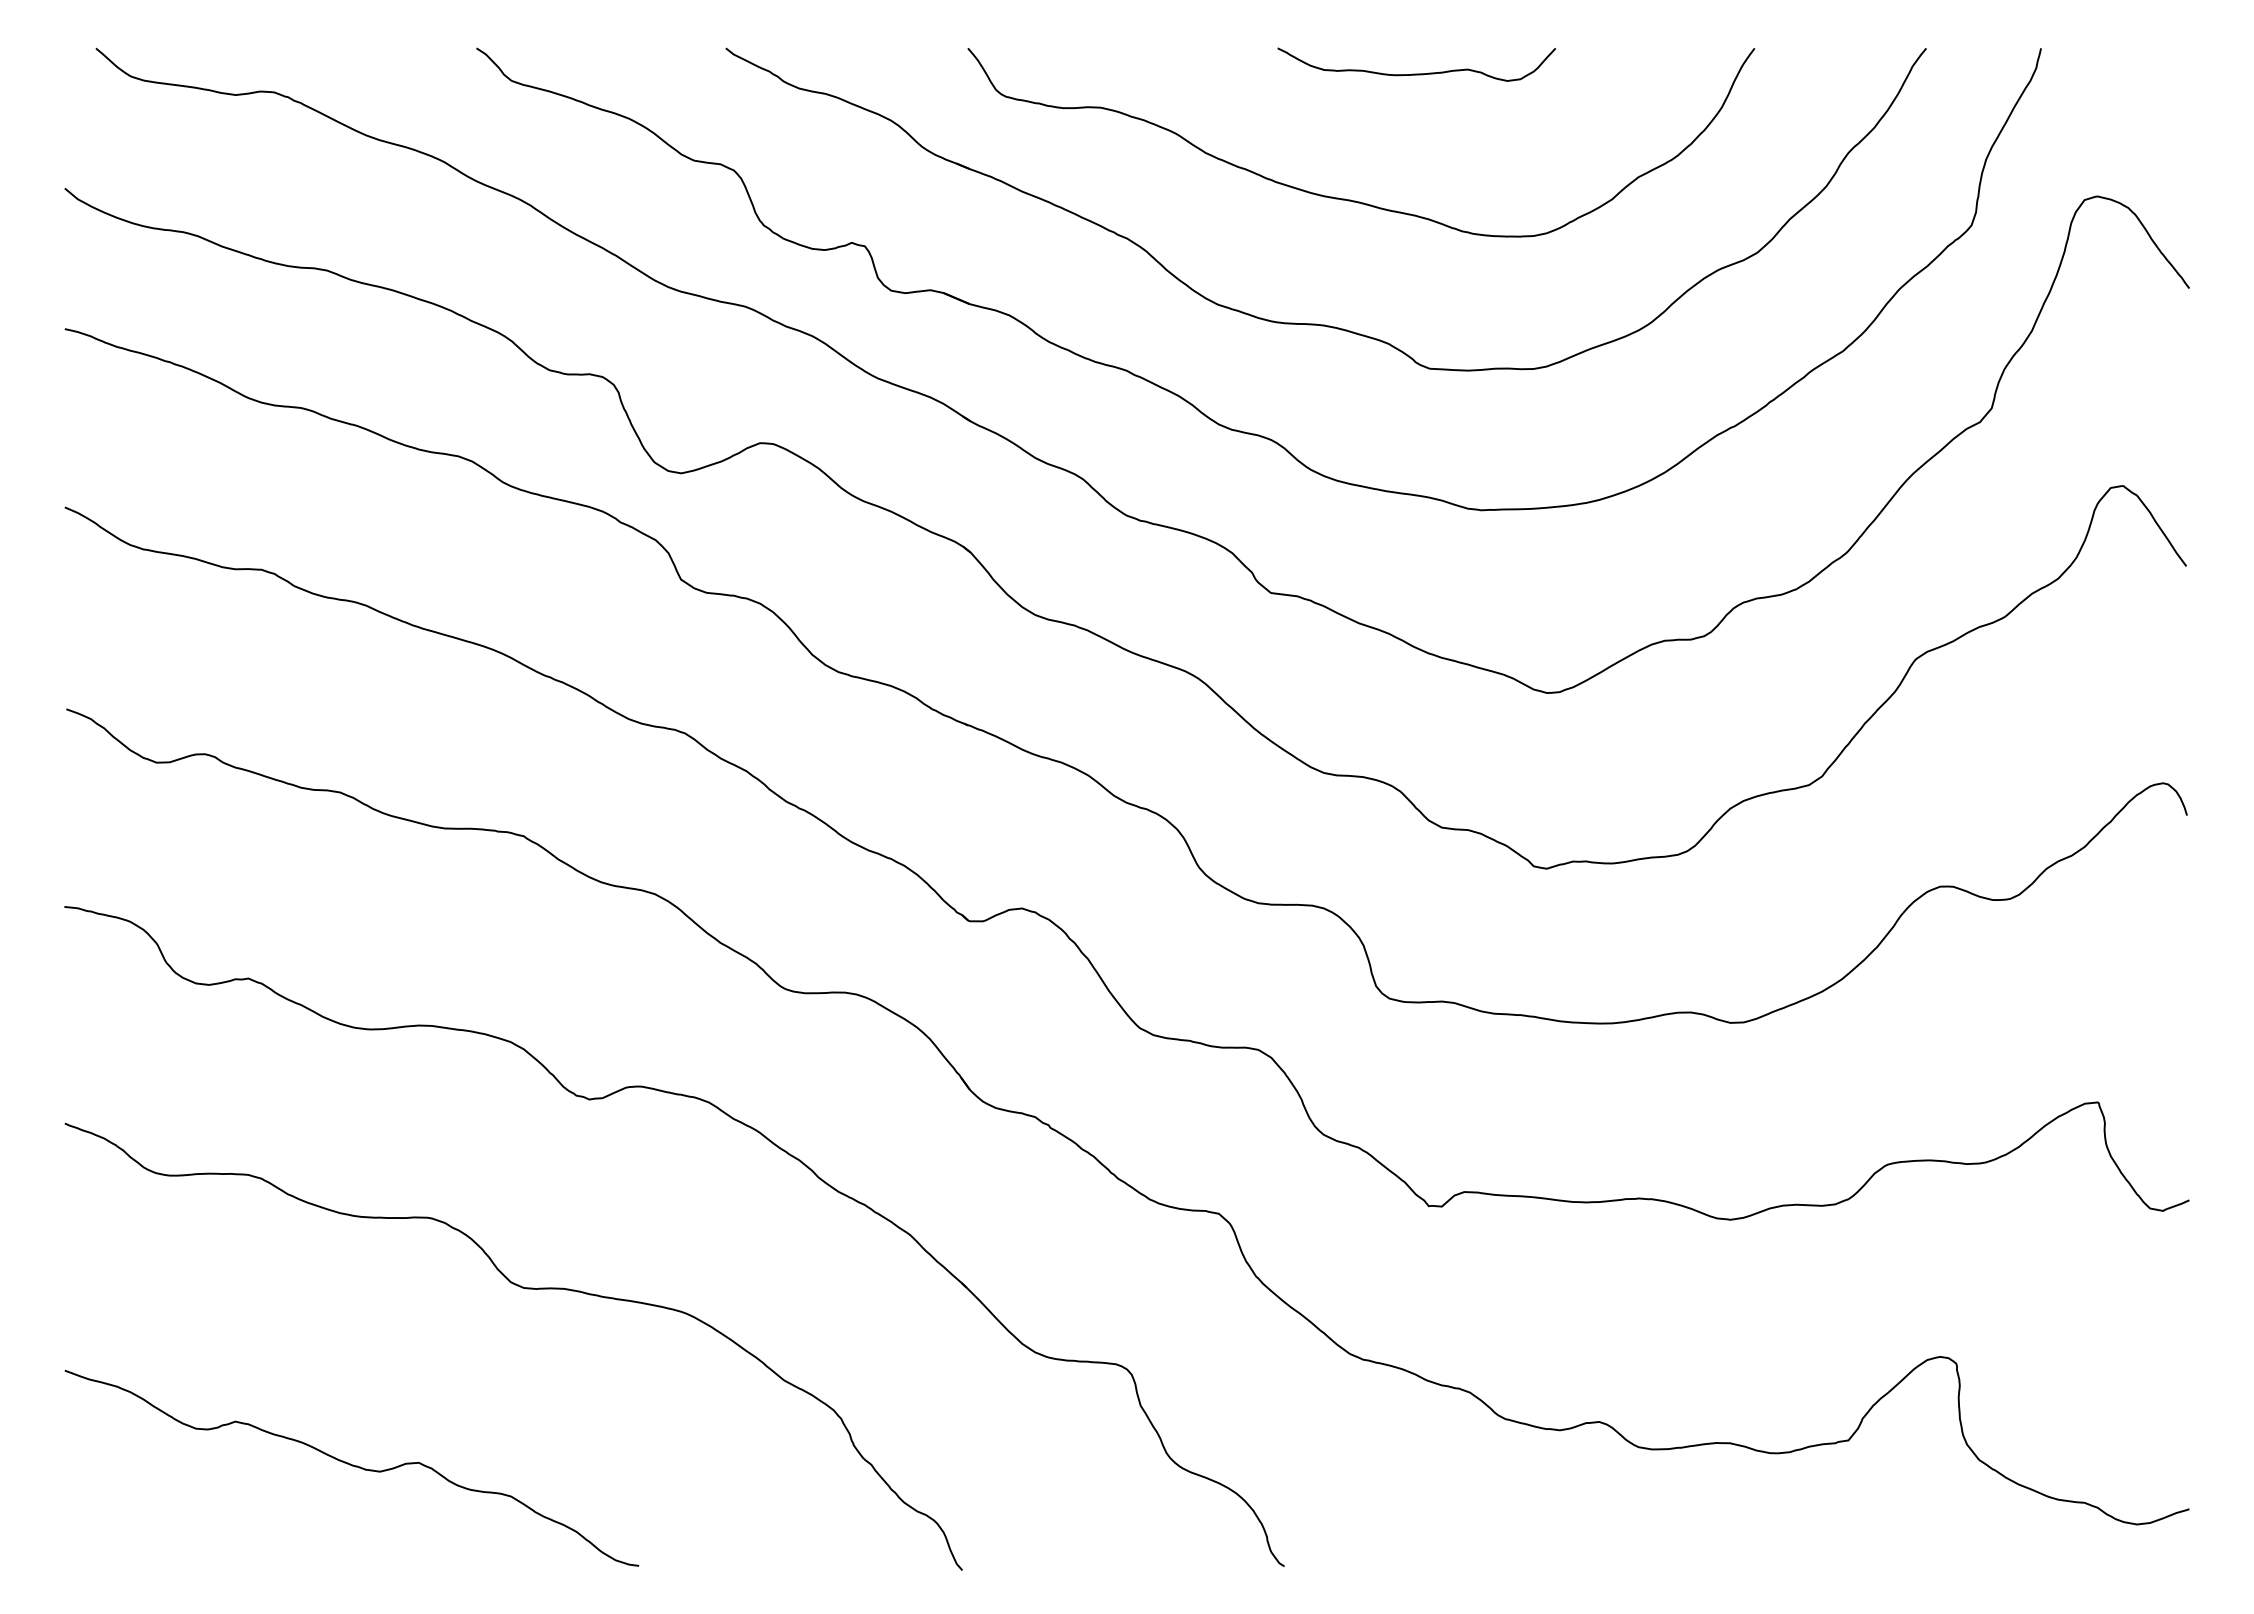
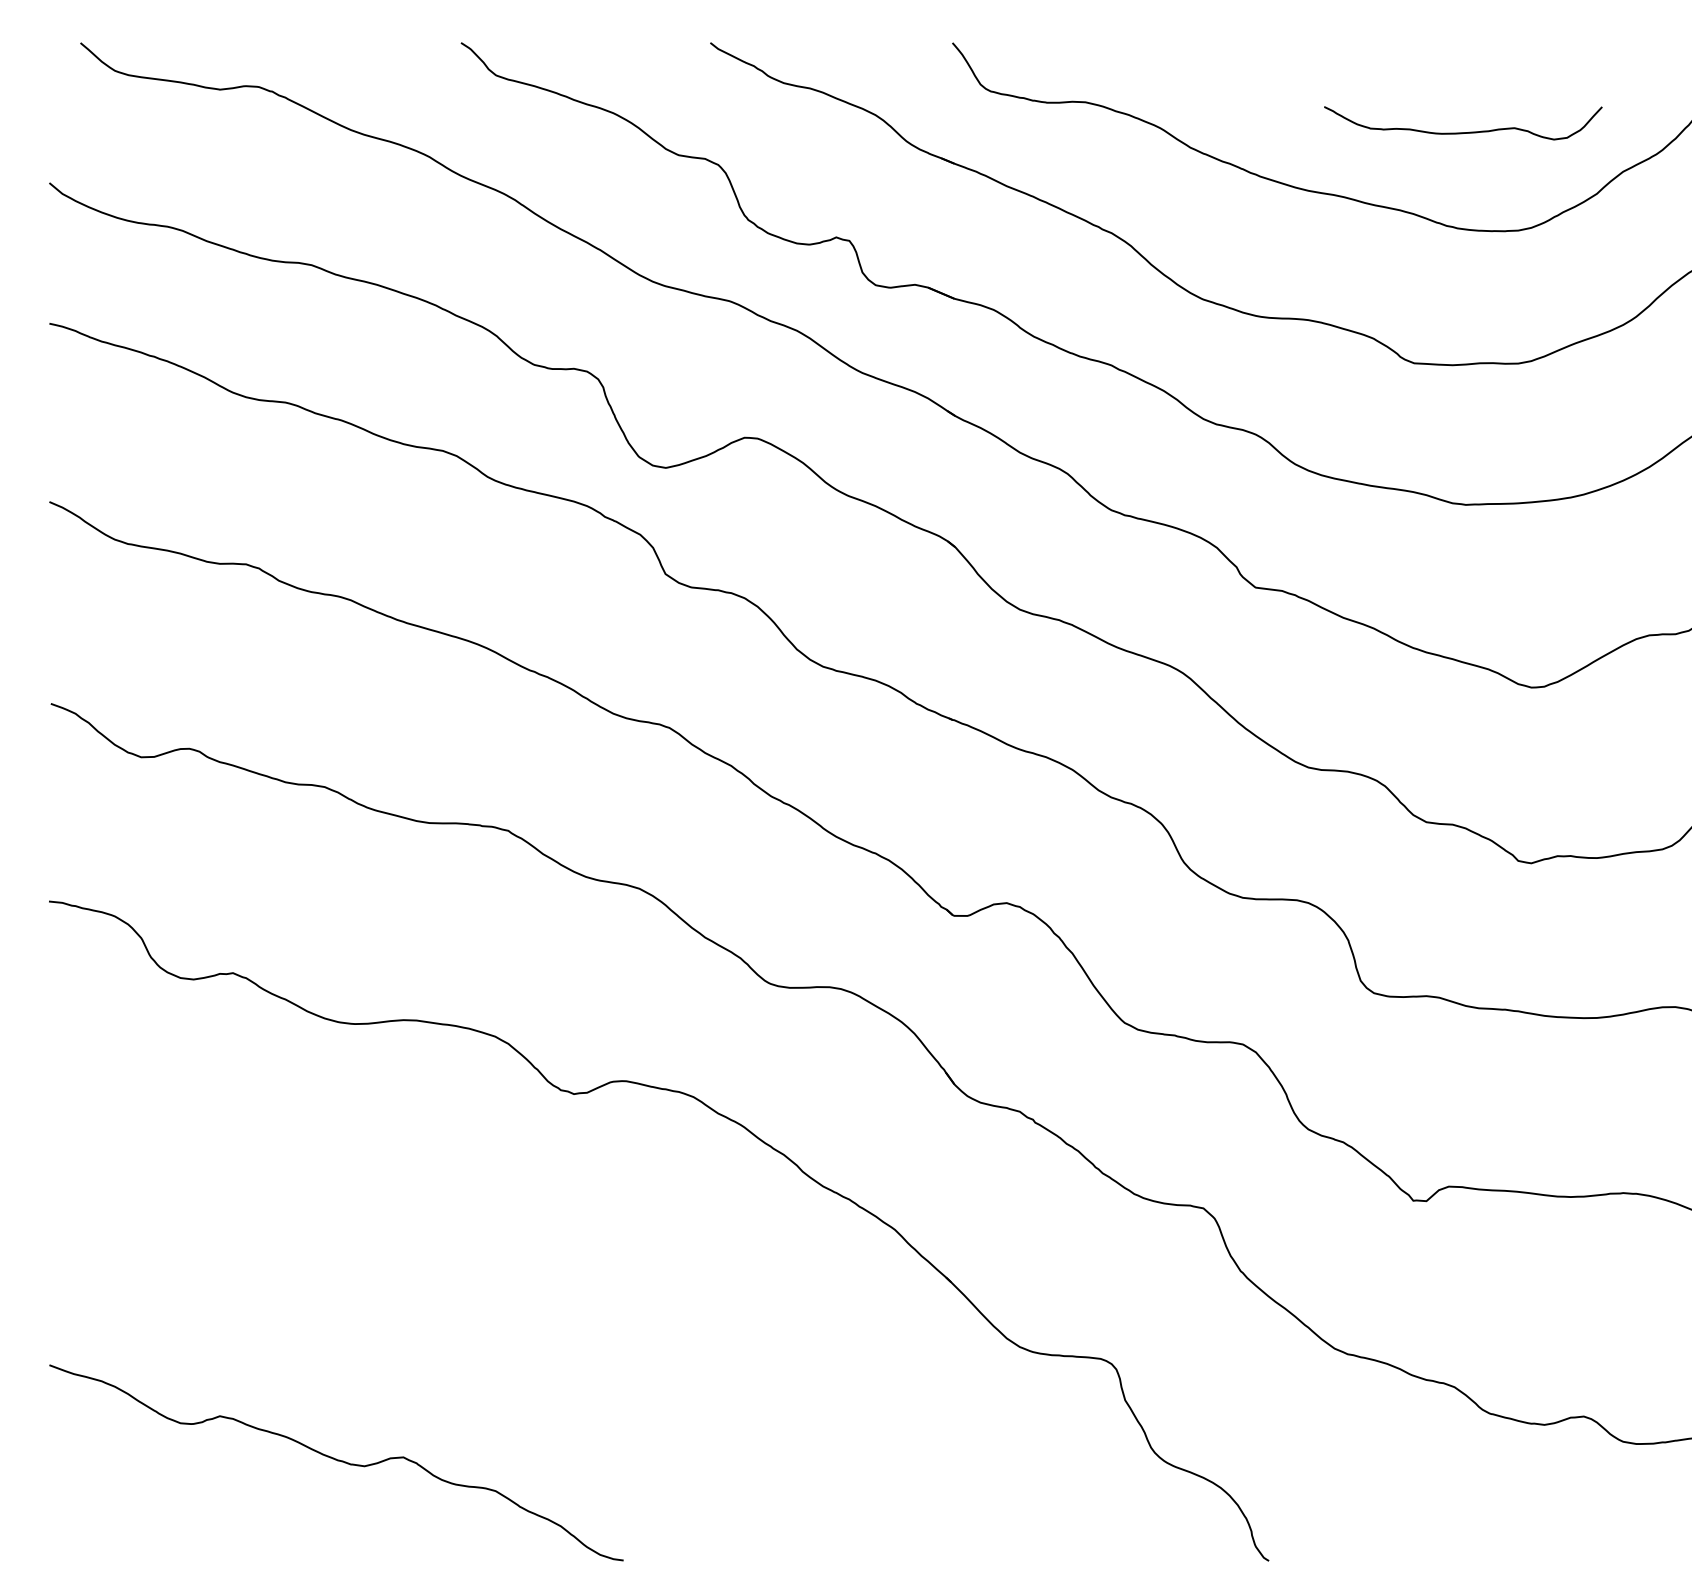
curve: (1416, 73) -> (1463, 132), moved
curve: (526, 1289) -> (511, 1284), removed

